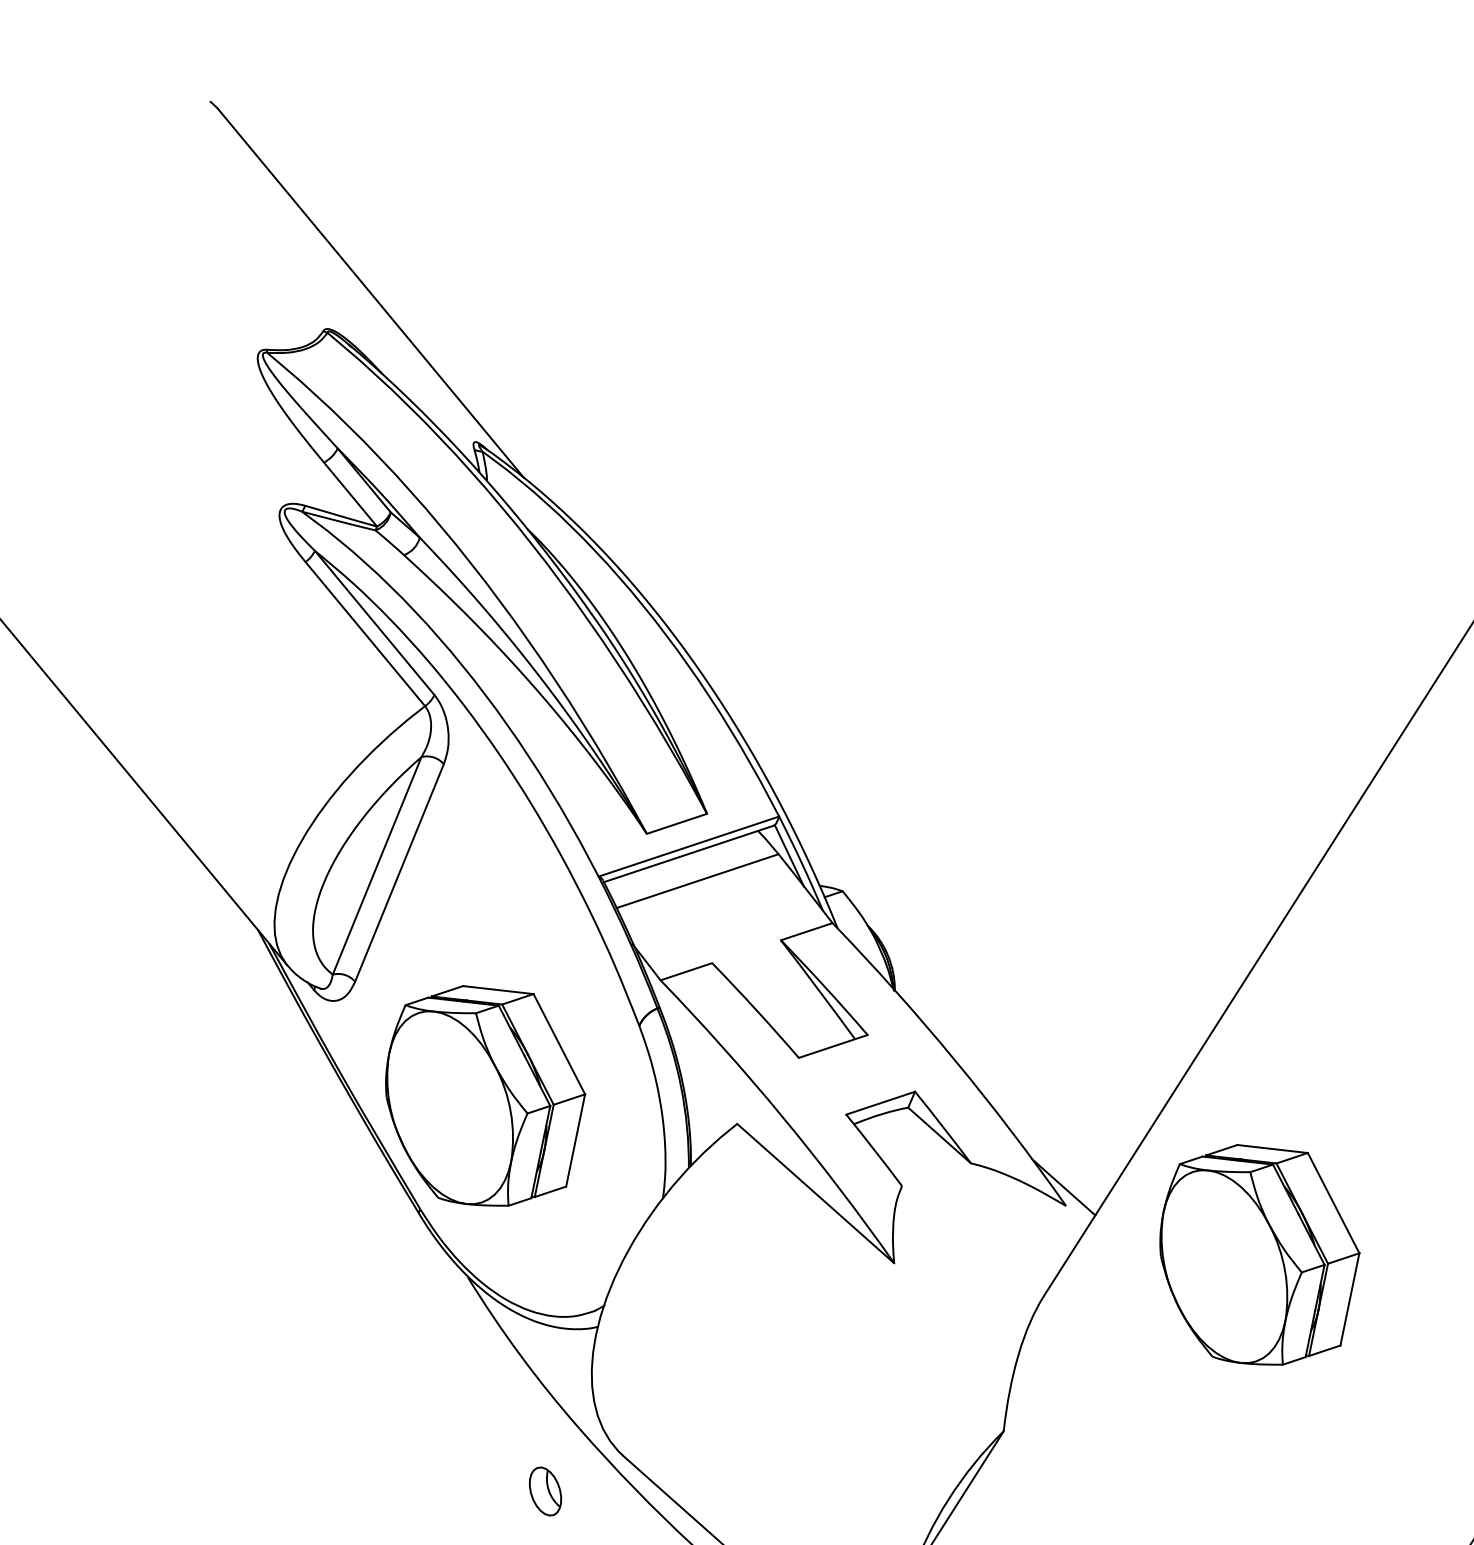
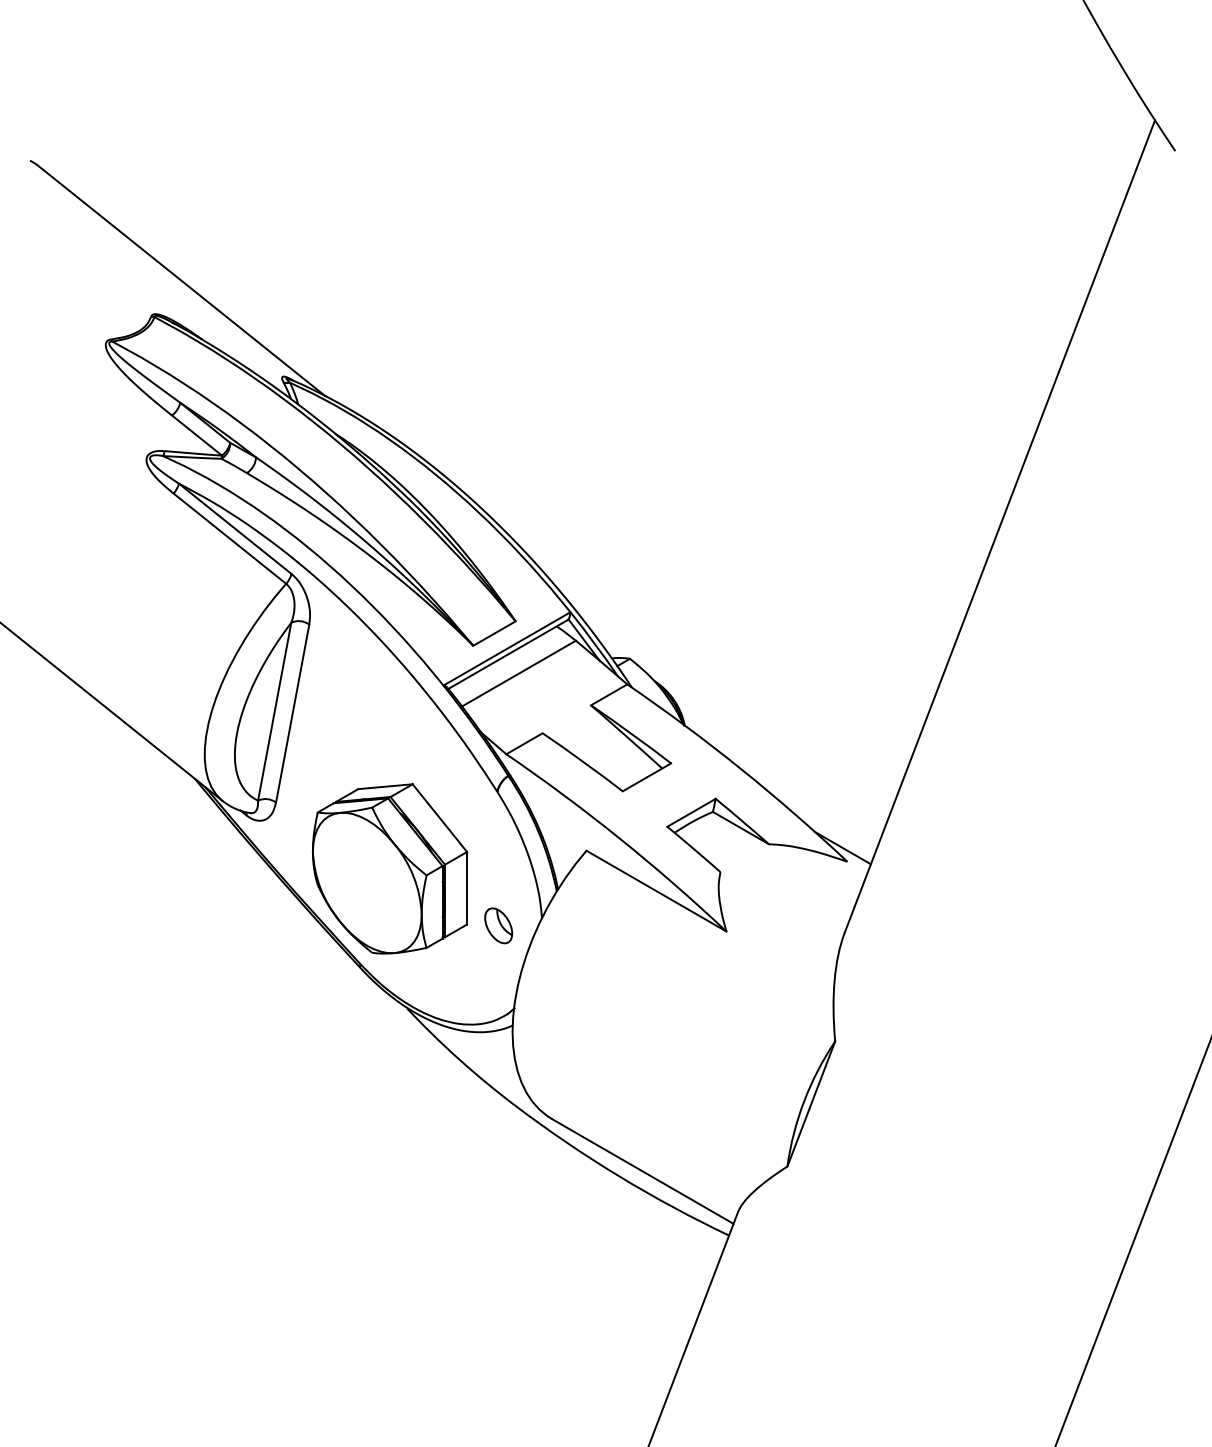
part: (1257, 1254) -> (999, 868), removed
part: (545, 1490) -> (498, 925), moved

